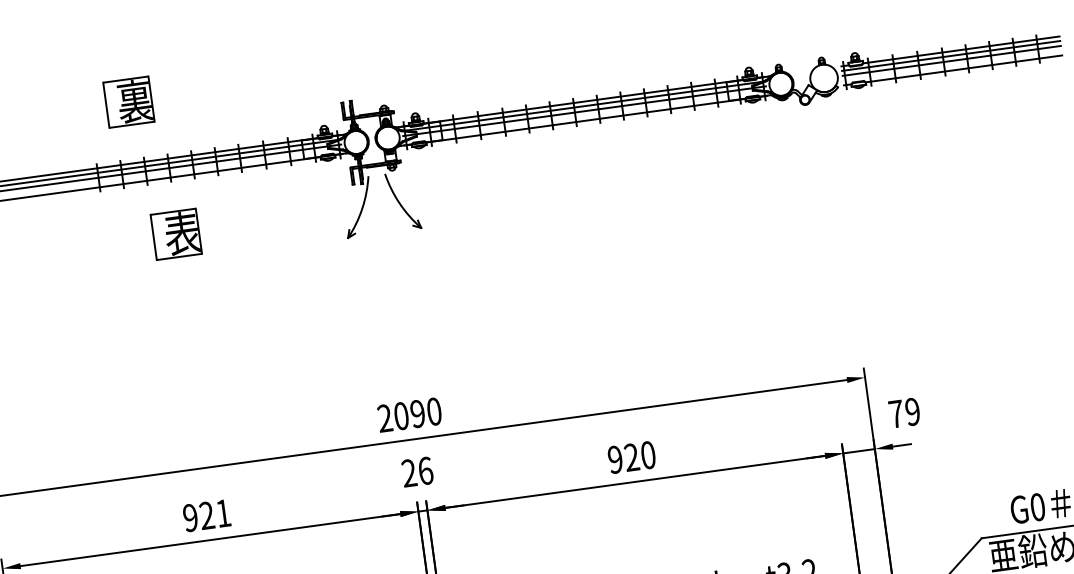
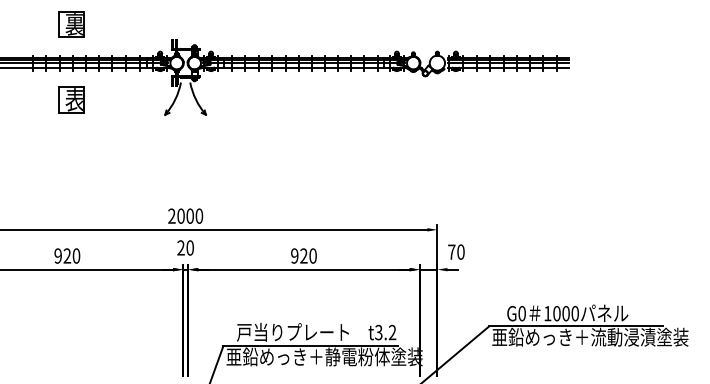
part: (128, 102) -> (71, 24), moved
text: (911, 410) -> (460, 251), 79 -> 70
text: (416, 412) -> (189, 215), 2090 -> 2000
text: (426, 470) -> (190, 247), 26 -> 20
text: (223, 512) -> (76, 255), 921 -> 920

